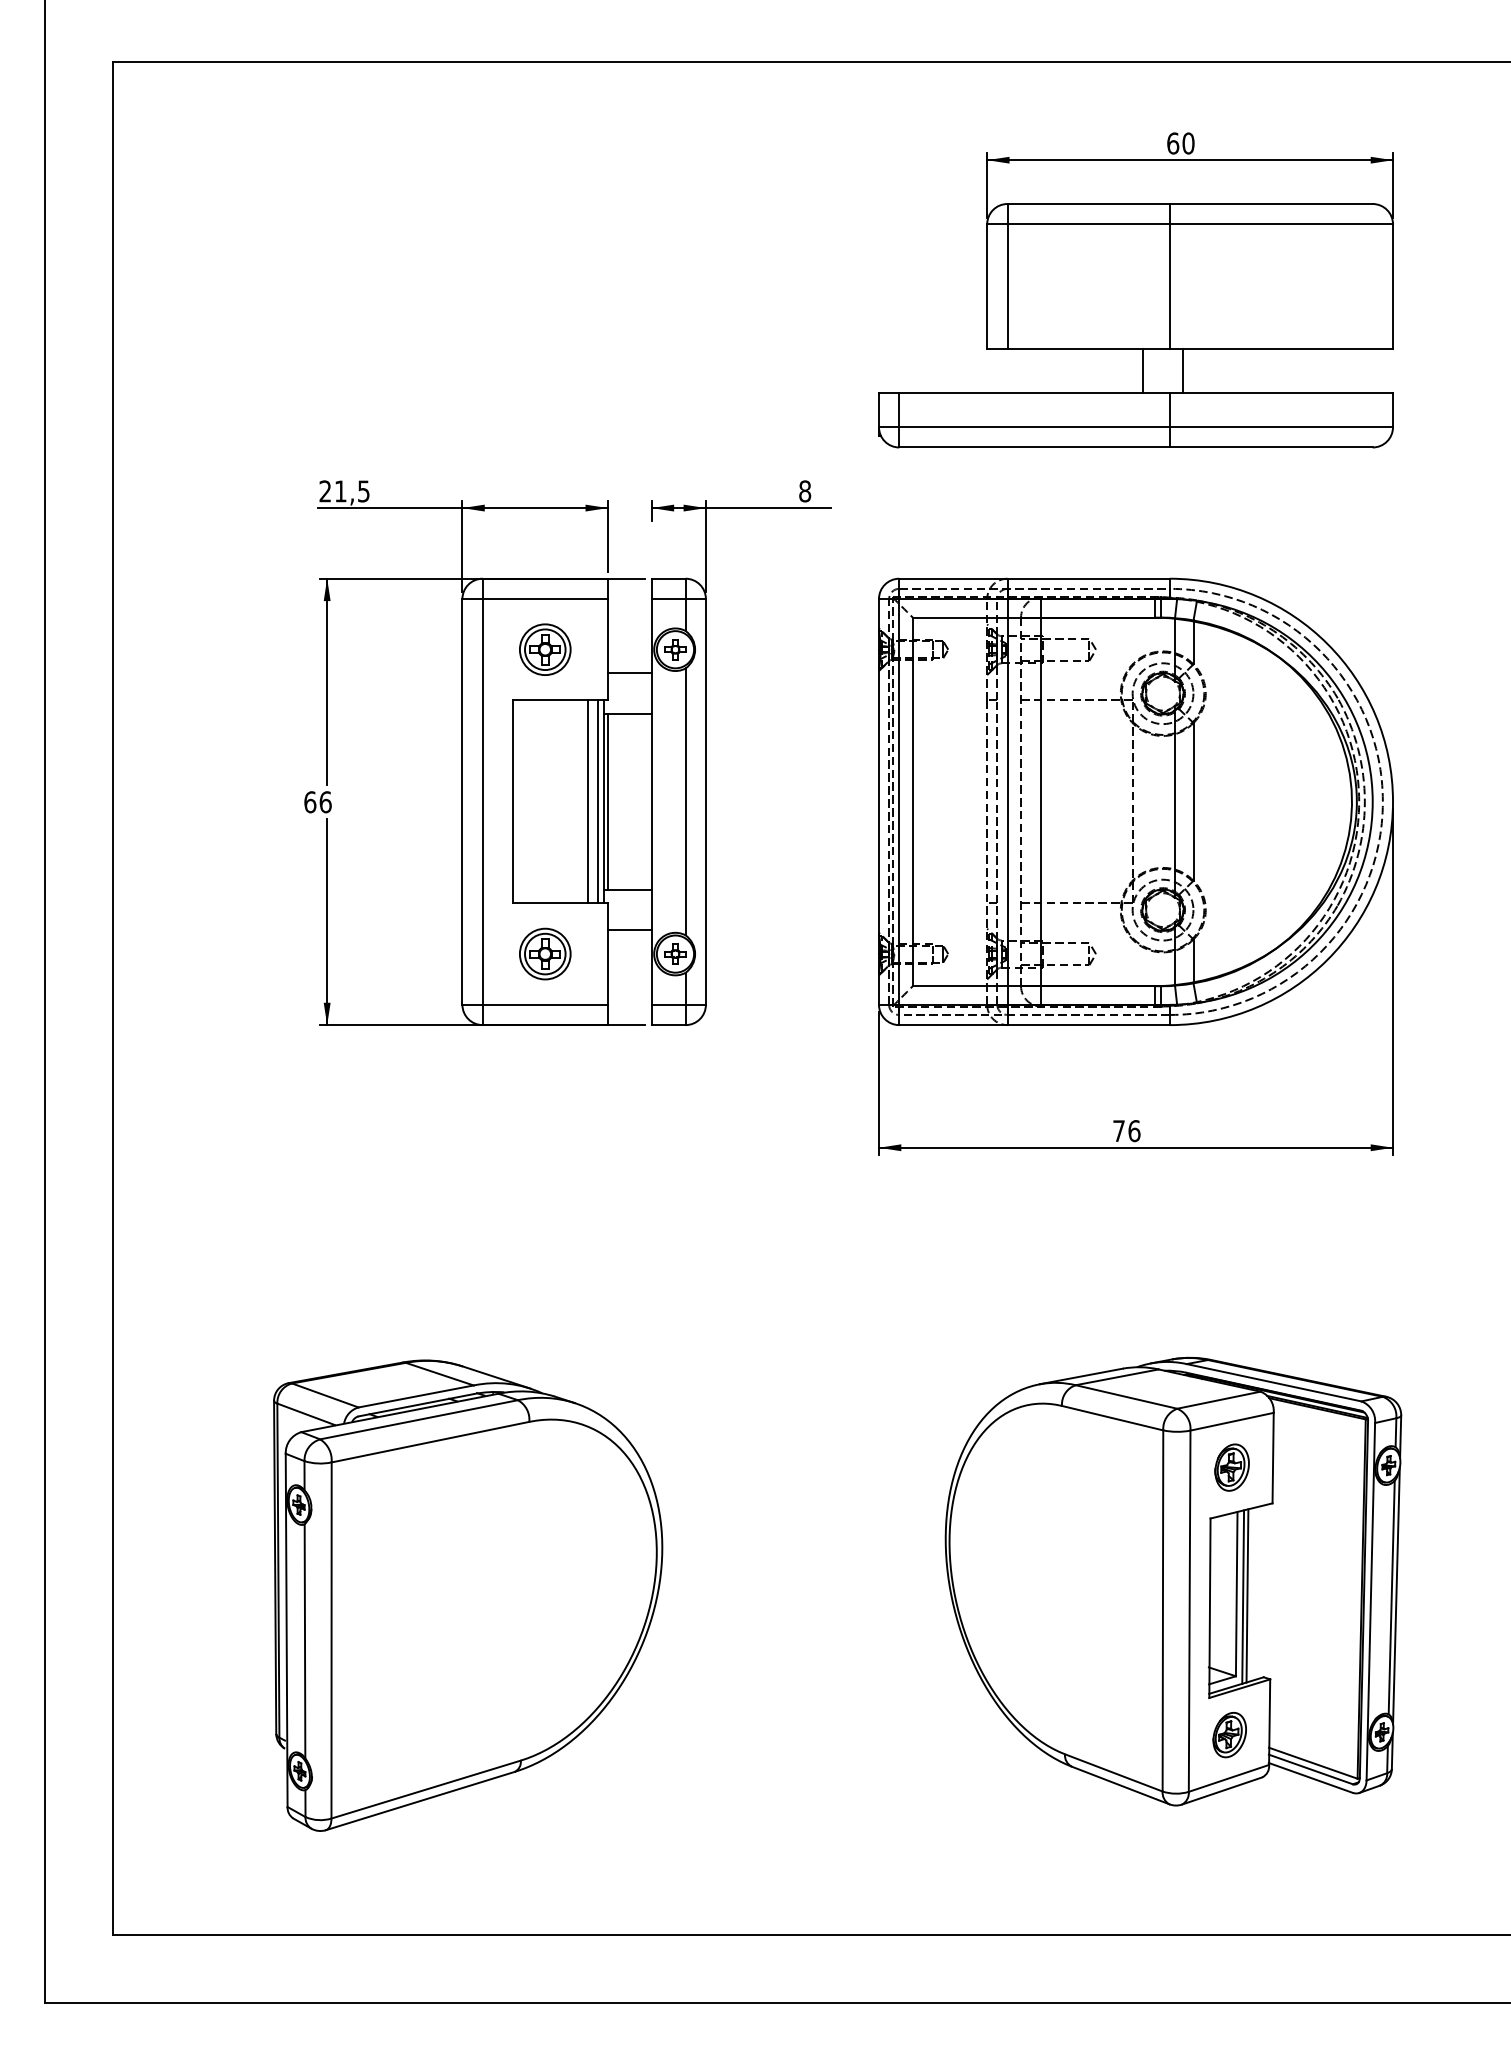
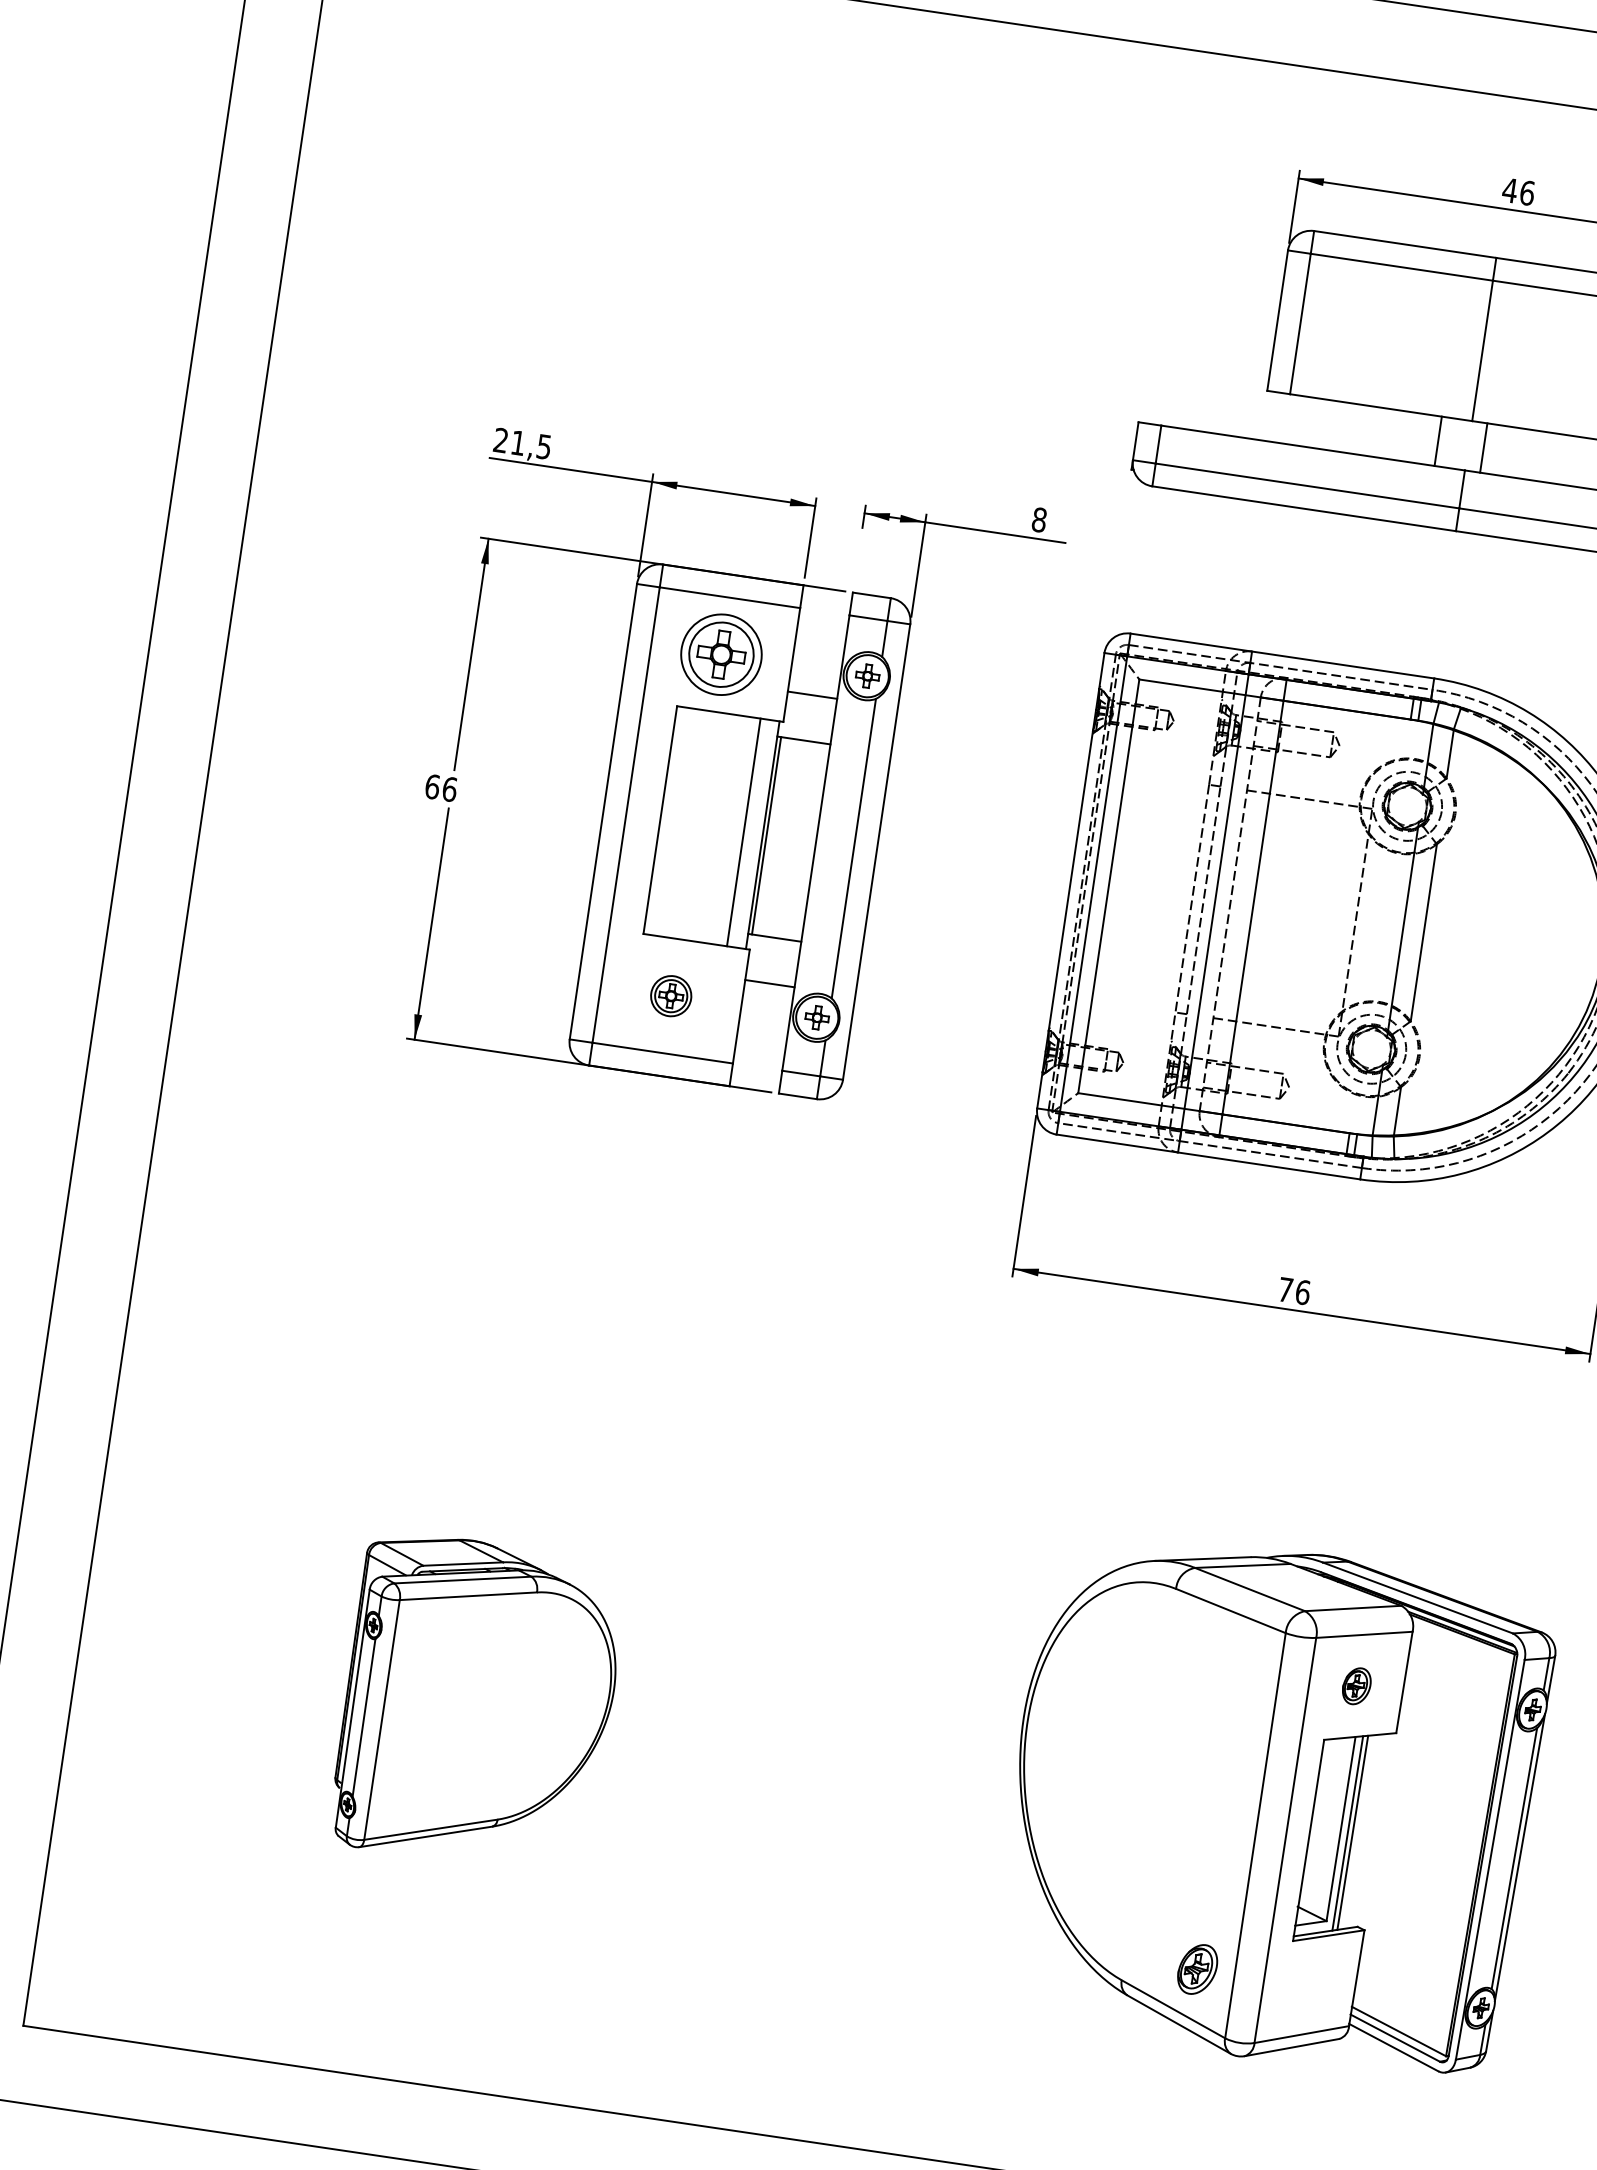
text: (1180, 143) -> (1518, 191), 60 -> 46
part: (545, 649) -> (721, 654), size x1.4
line: (597, 801) -> (755, 833), removed
part: (545, 953) -> (671, 995), size x0.7
part: (1231, 1467) -> (1356, 1686), size x0.7
part: (468, 1595) -> (478, 1703), size x0.6
part: (1229, 1734) -> (1197, 1968), moved

